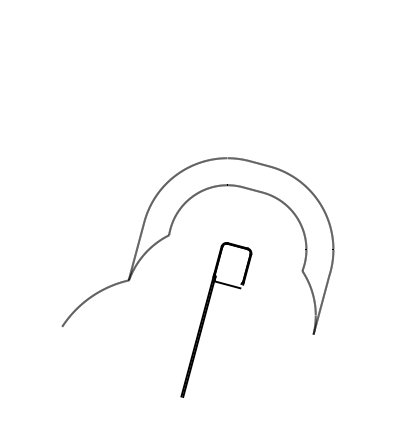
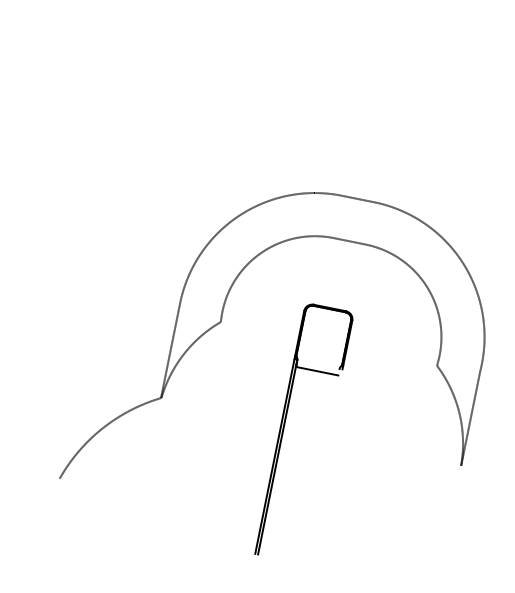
part: (205, 318) -> (285, 427), moved

